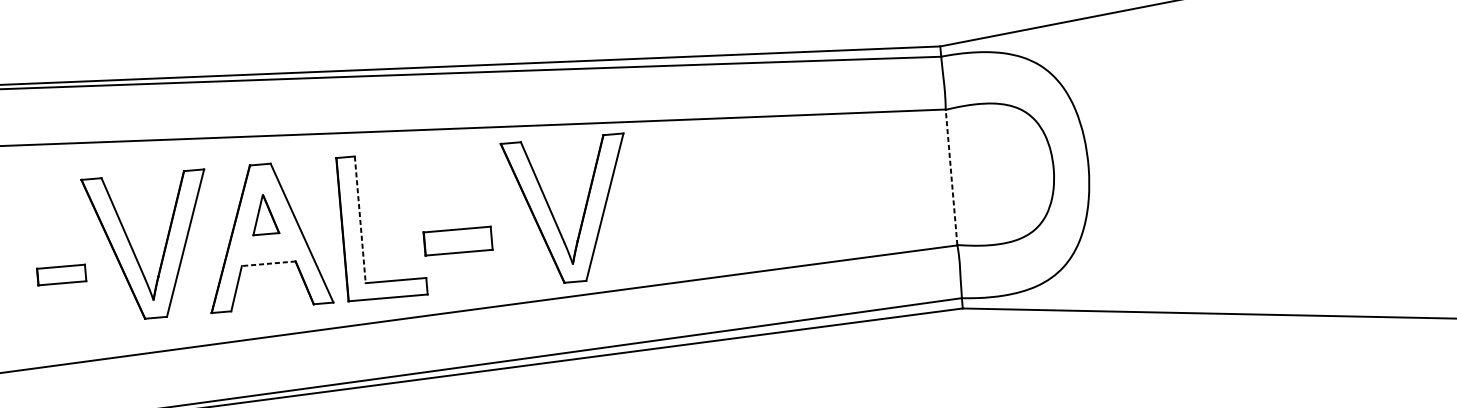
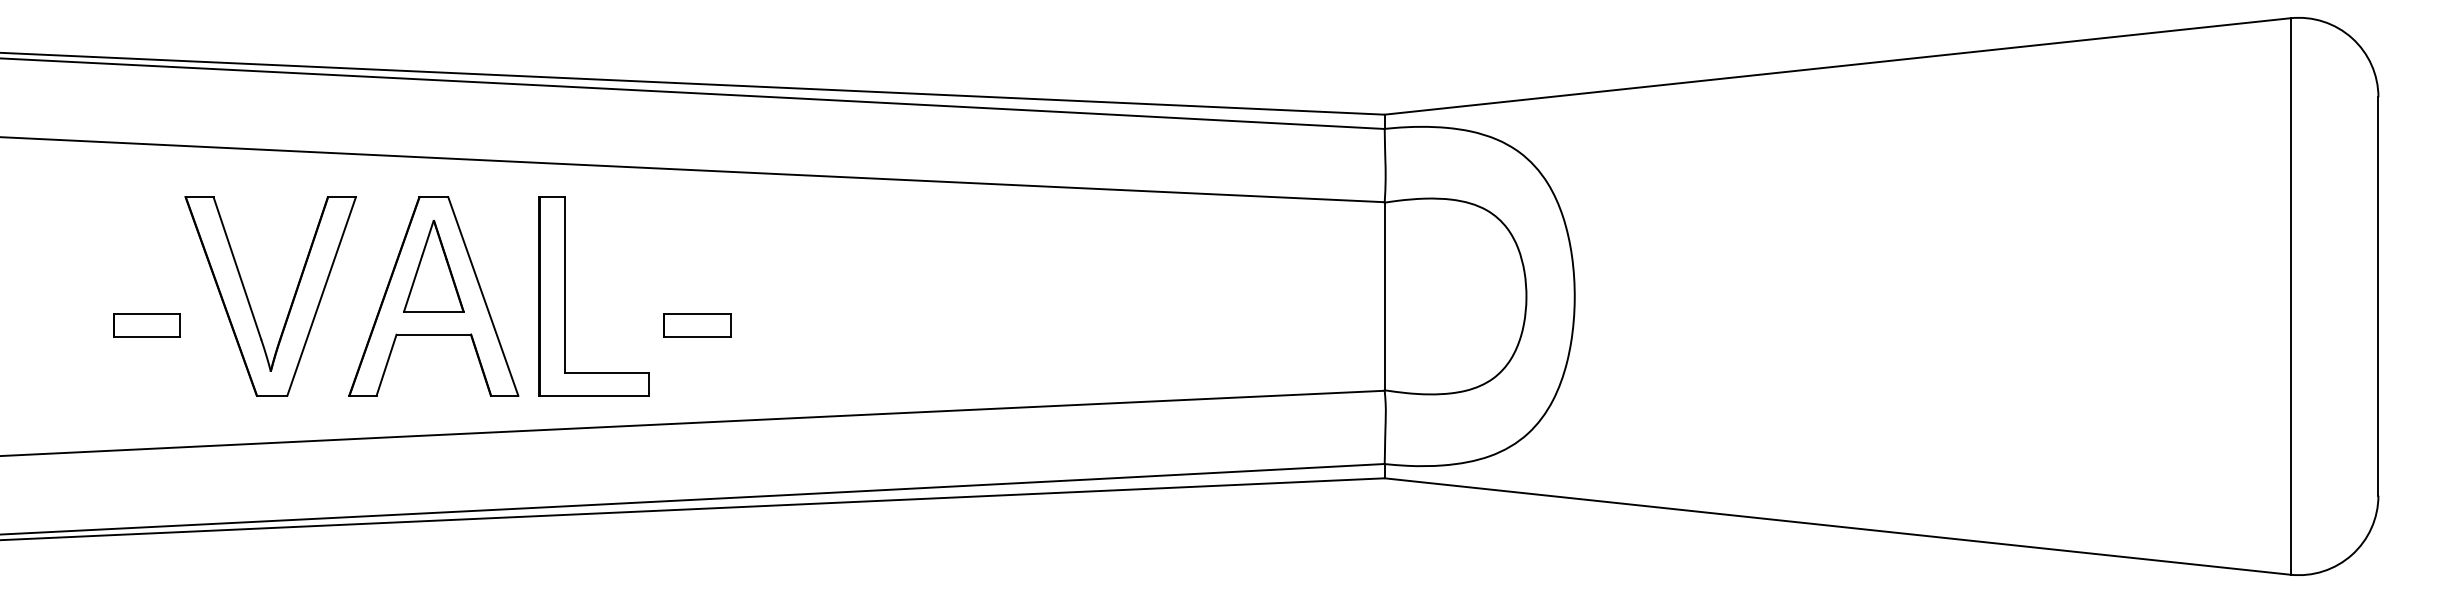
line: (951, 177) -> (1384, 296), dashed -> solid
part: (264, 214) -> (433, 266), size x1.67
part: (554, 216) -> (832, 303), removed
line: (360, 220) -> (565, 285), dashed -> solid
part: (458, 240) -> (697, 325), size x0.71
line: (268, 263) -> (433, 334), dashed -> solid

